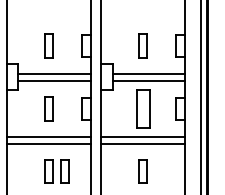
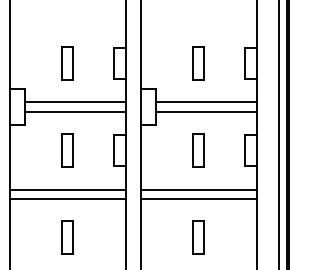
part: (143, 108) -> (198, 150), size x0.62
part: (64, 171) -> (89, 237), removed

